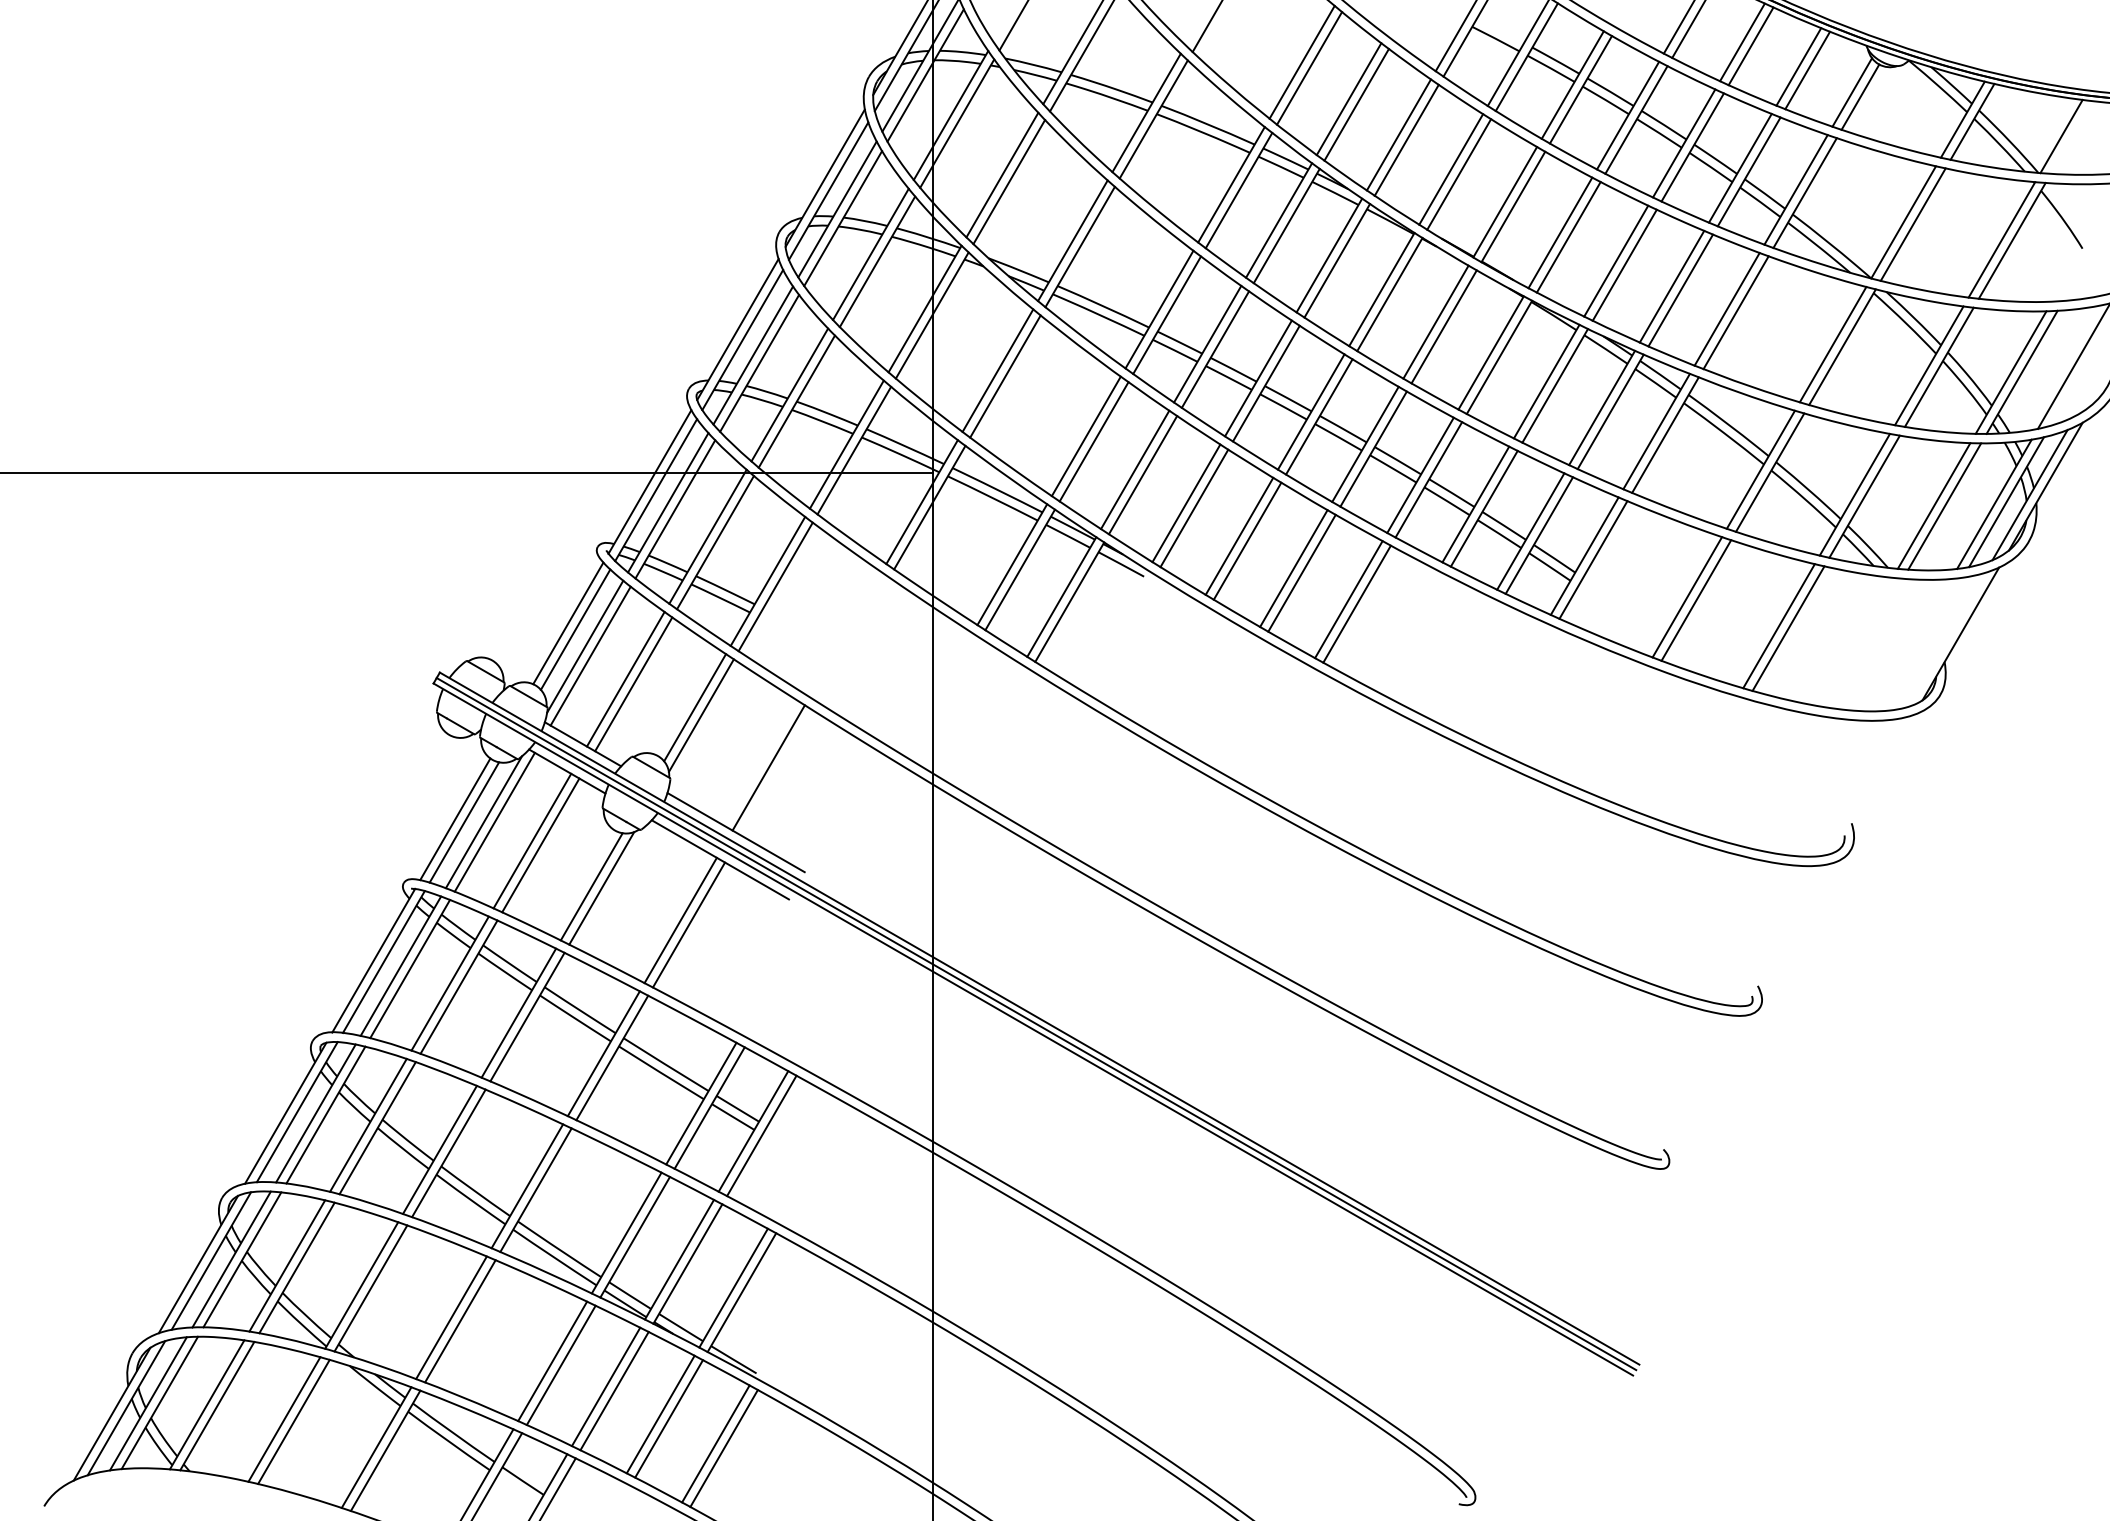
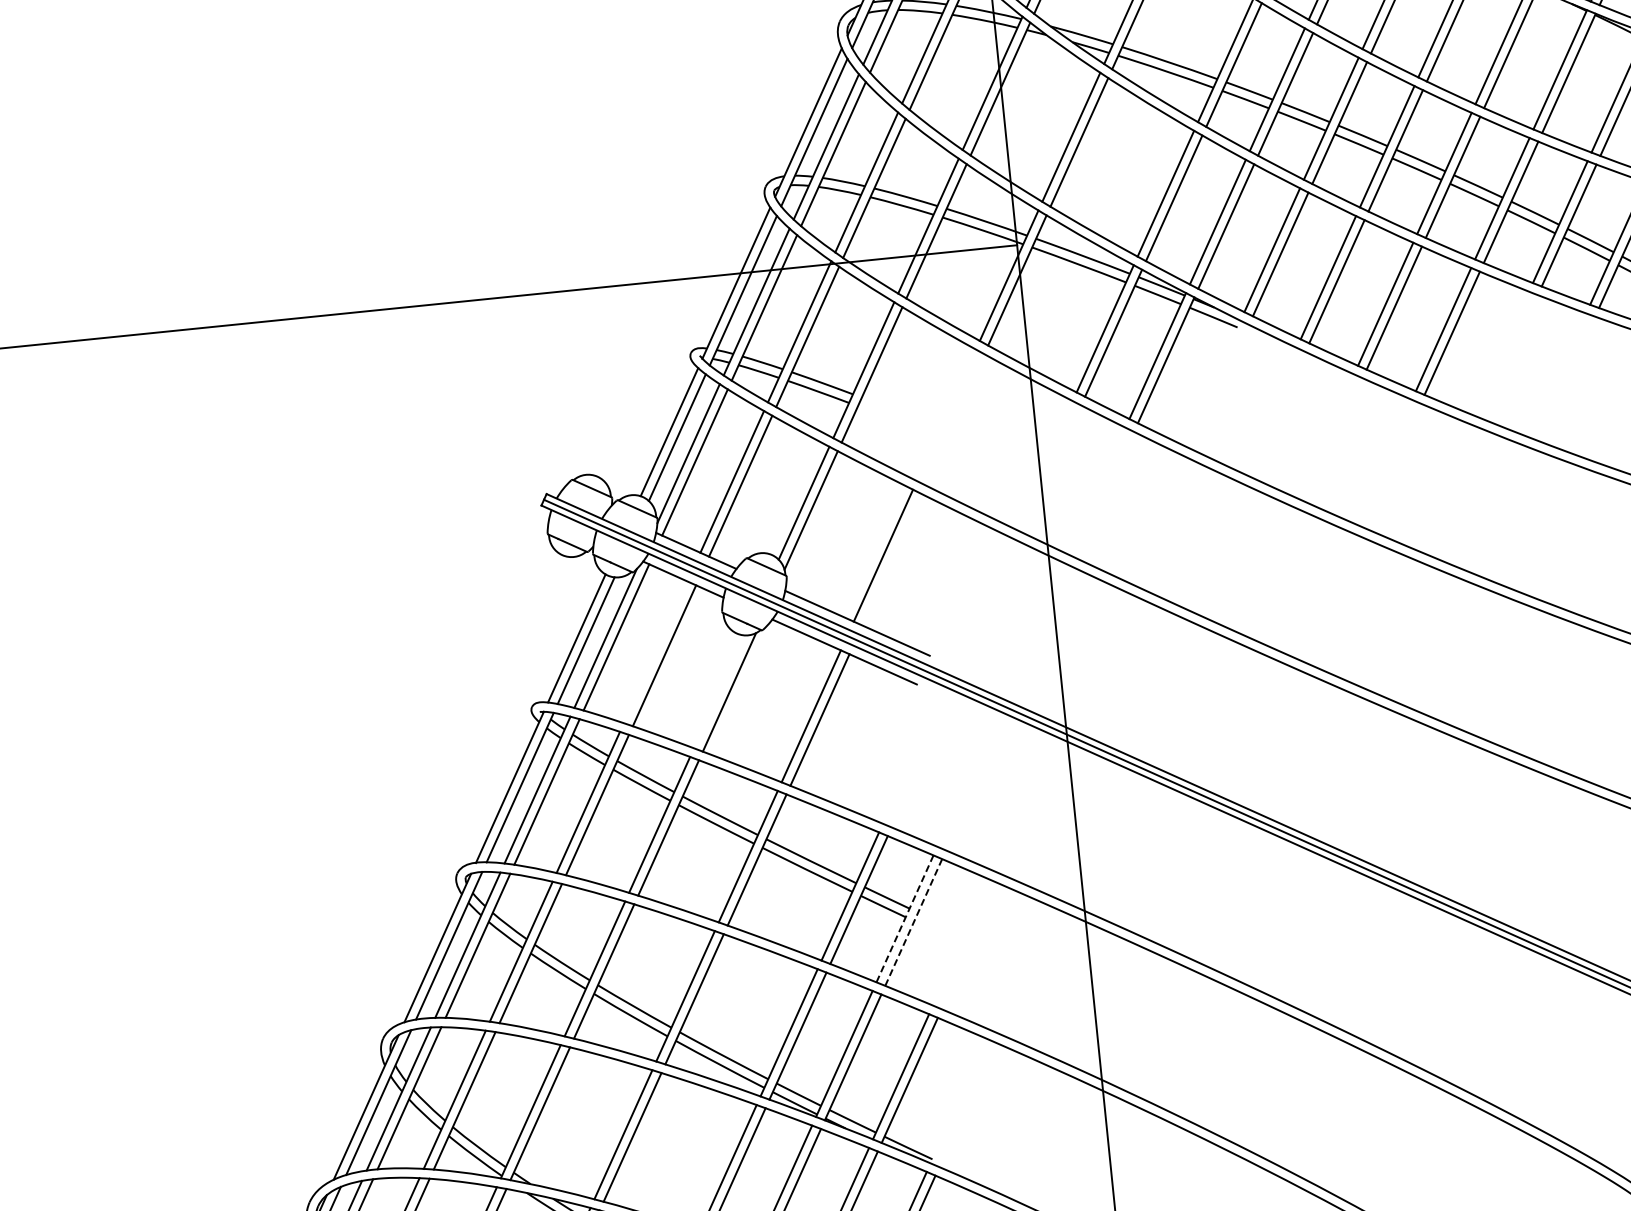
line: (532, 840) -> (655, 651), removed
line: (591, 886) -> (719, 691), removed
line: (753, 1131) -> (905, 918), solid -> dashed
line: (762, 1135) -> (914, 921), solid -> dashed

